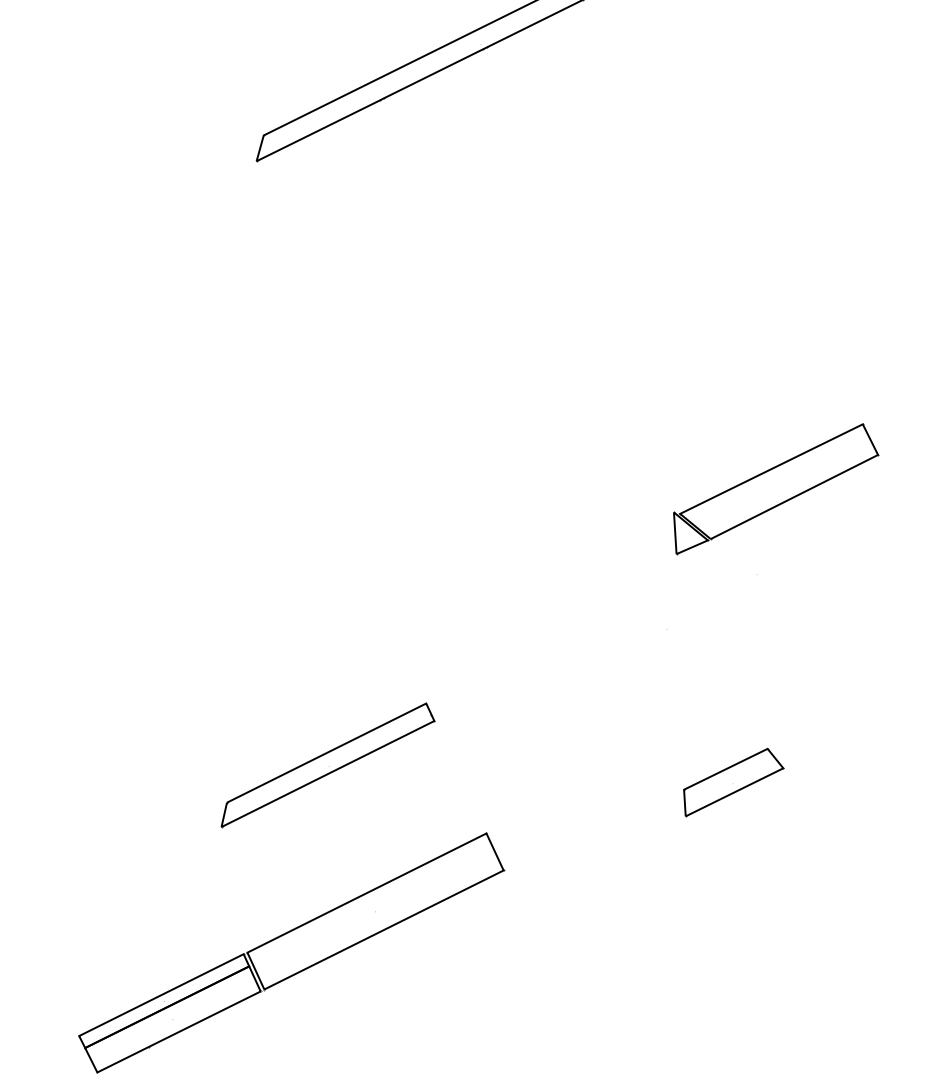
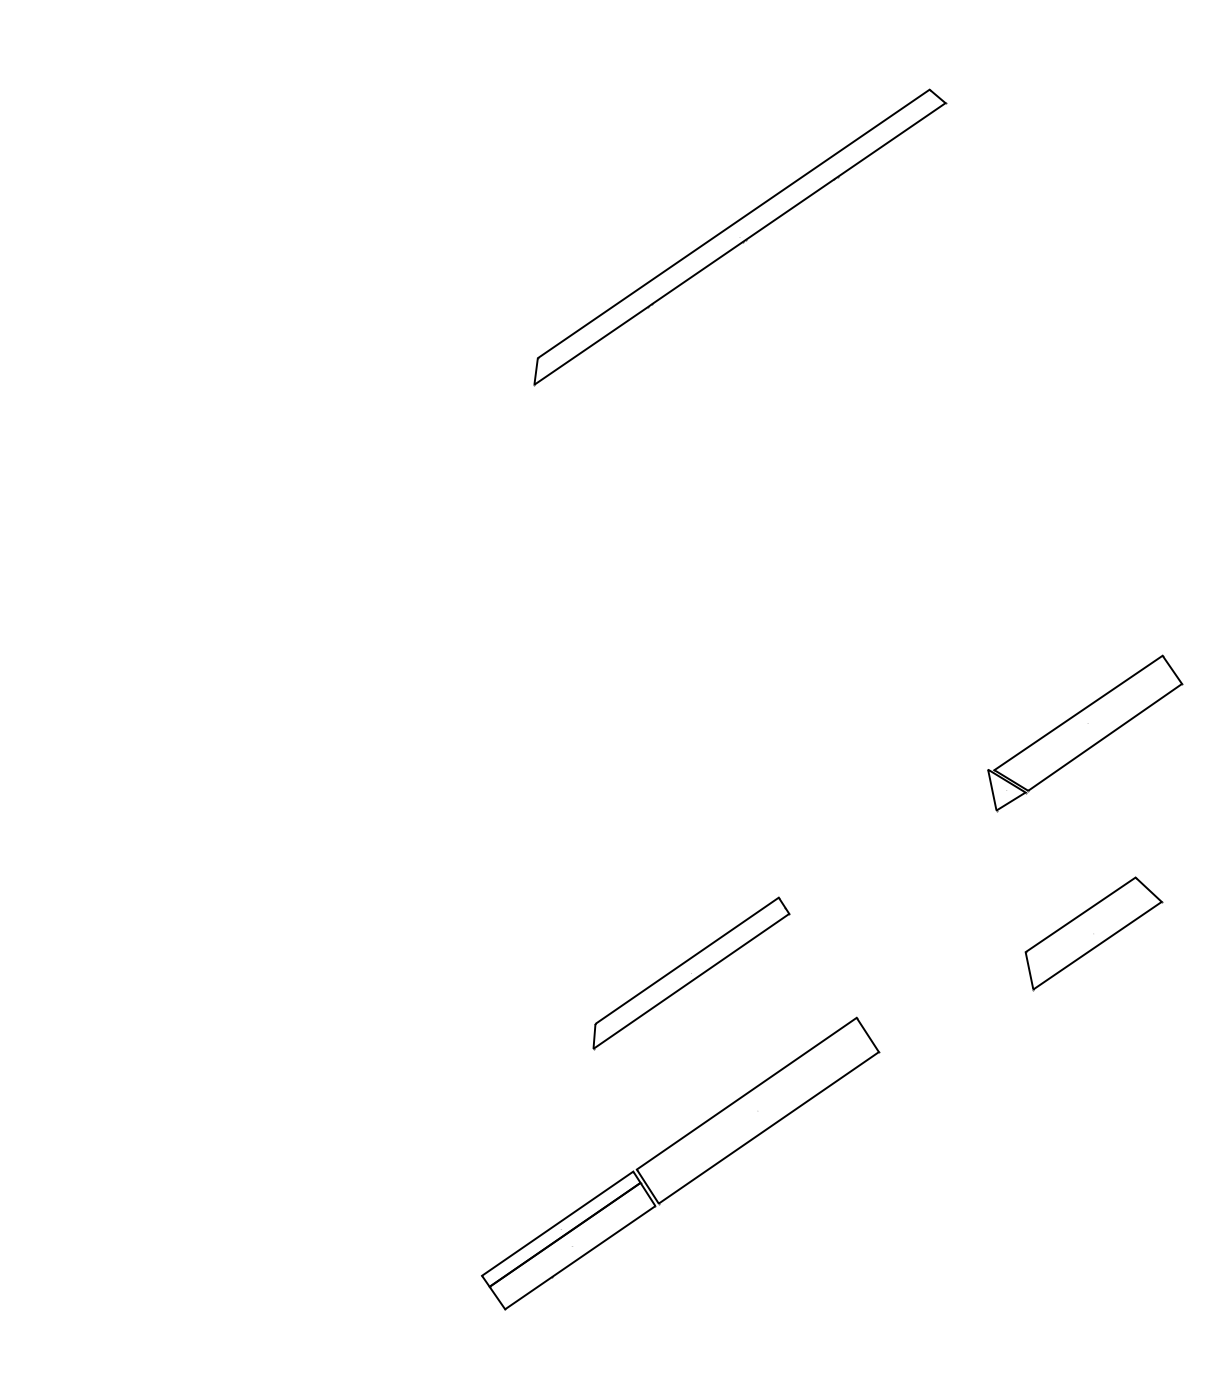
part: (775, 490) -> (1085, 733), moved
part: (732, 783) -> (1093, 933), size x1.43

